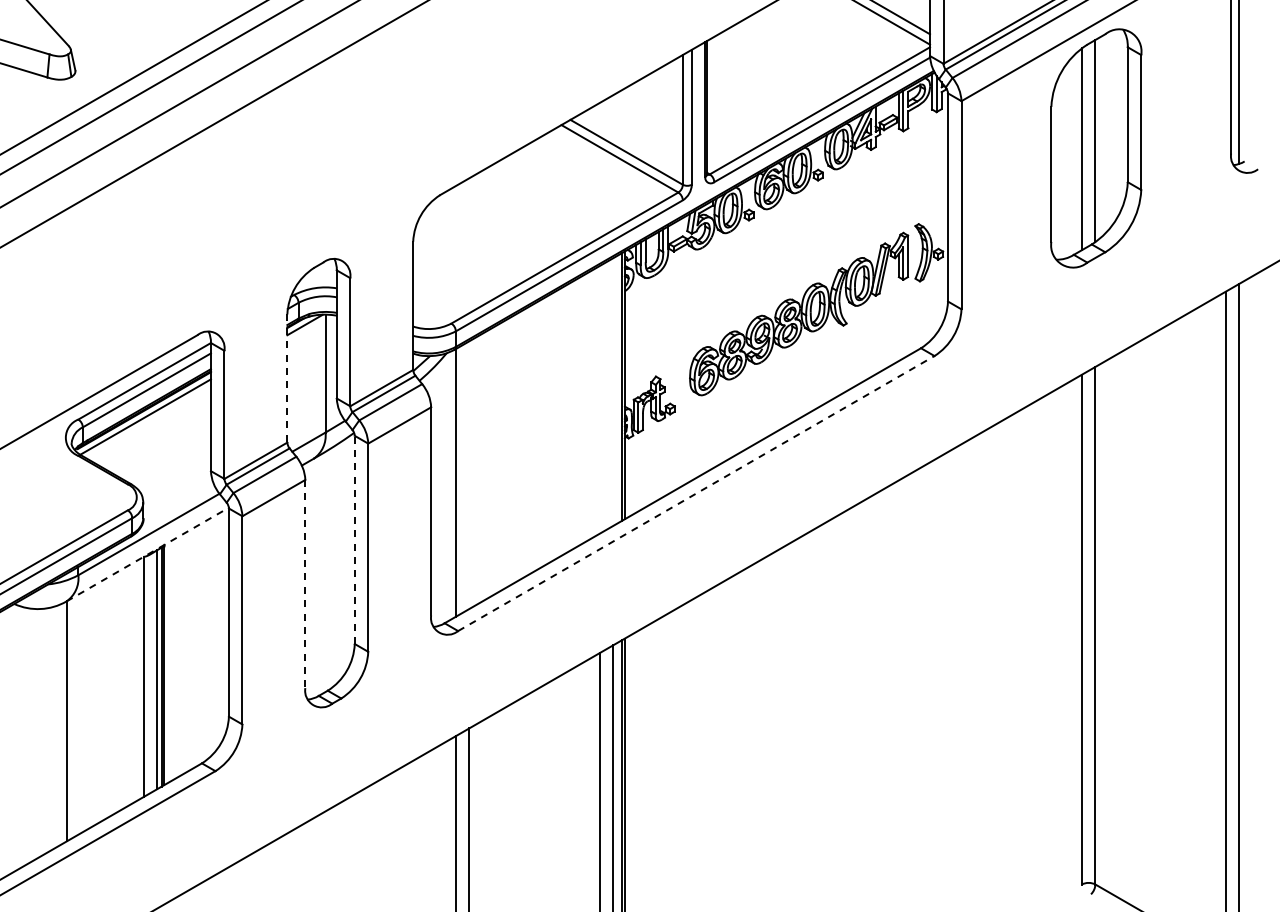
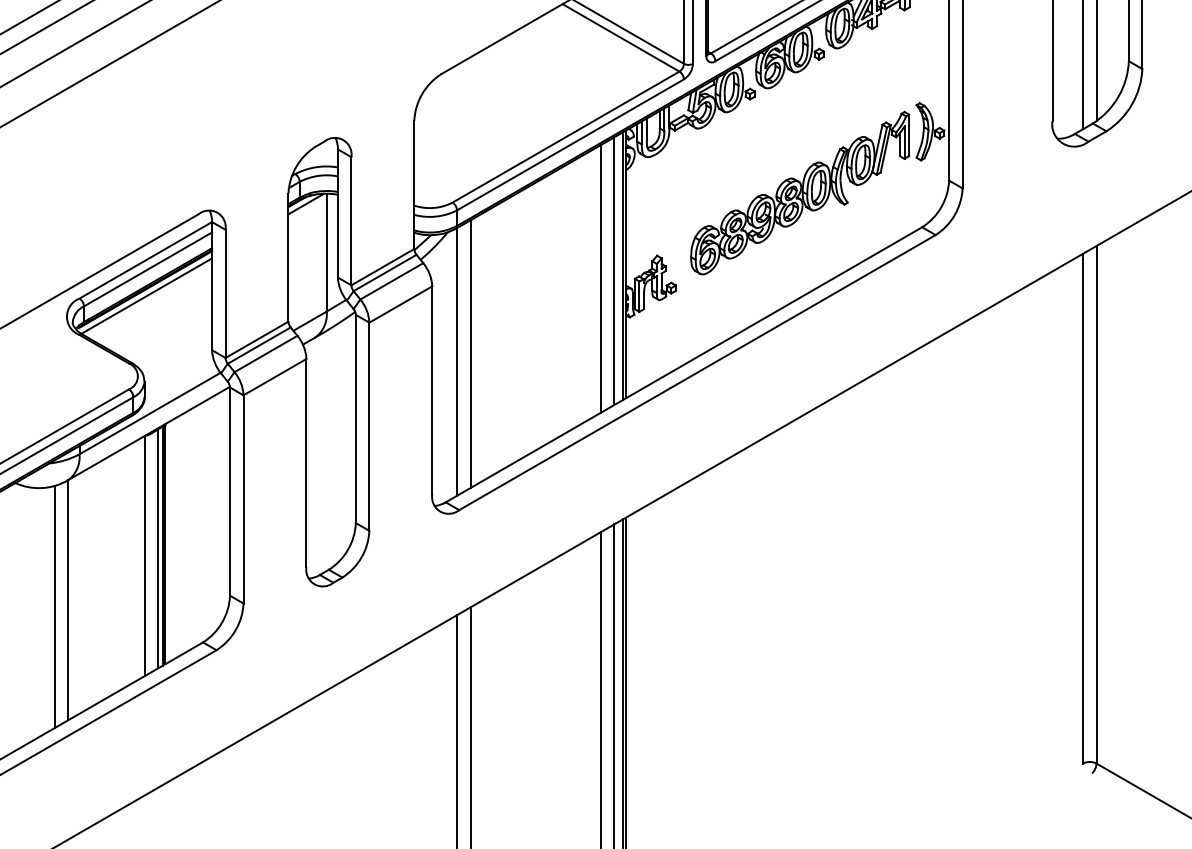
line: (287, 379) -> (288, 258), dashed -> solid
line: (613, 391) -> (614, 270), added
line: (599, 399) -> (600, 278), added
line: (469, 475) -> (470, 354), added
line: (696, 493) -> (697, 372), dashed -> solid
line: (354, 539) -> (355, 418), dashed -> solid
line: (147, 554) -> (148, 433), dashed -> solid
line: (305, 584) -> (306, 463), dashed -> solid
line: (53, 727) -> (54, 606), added

